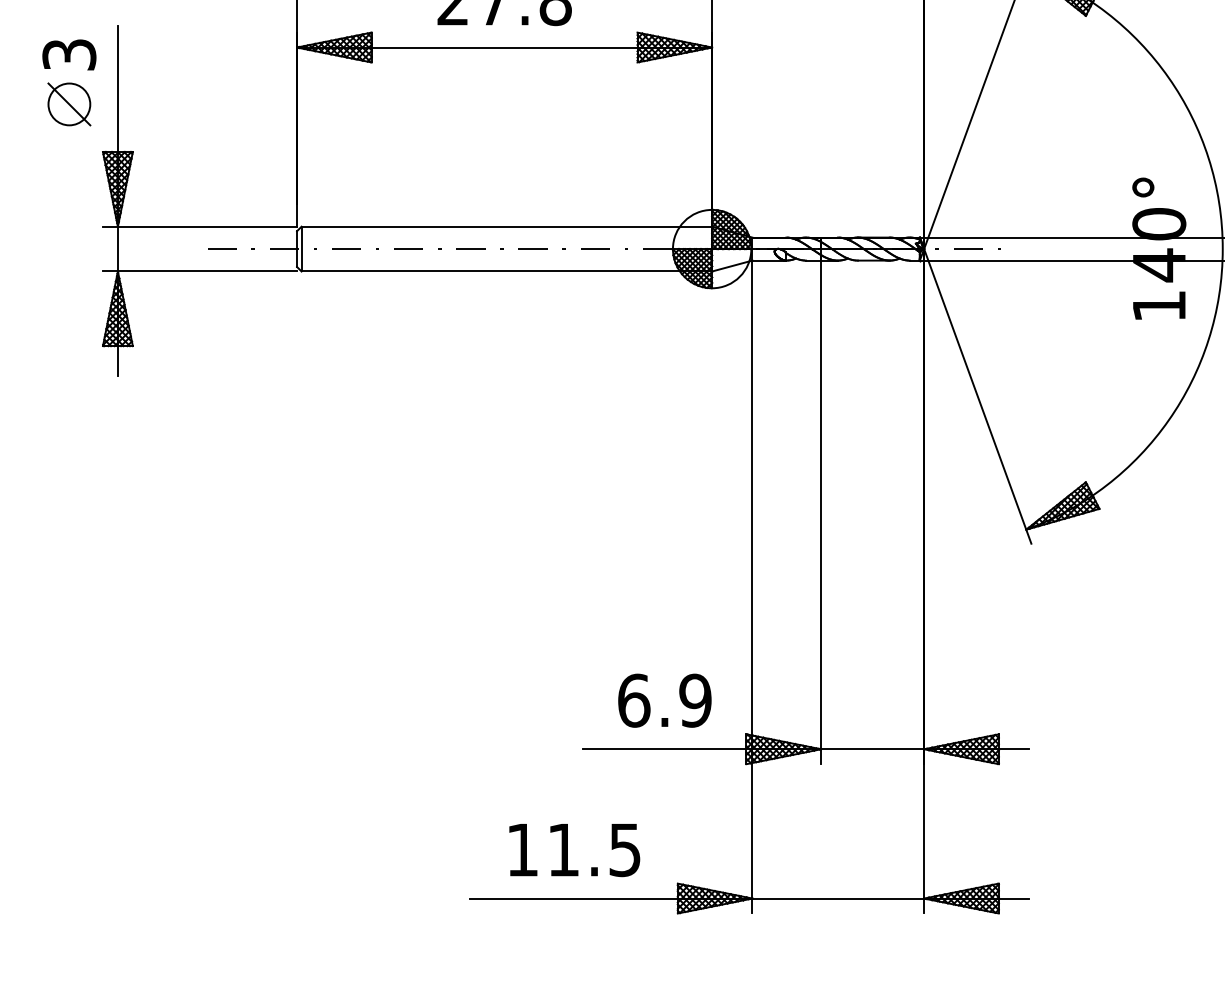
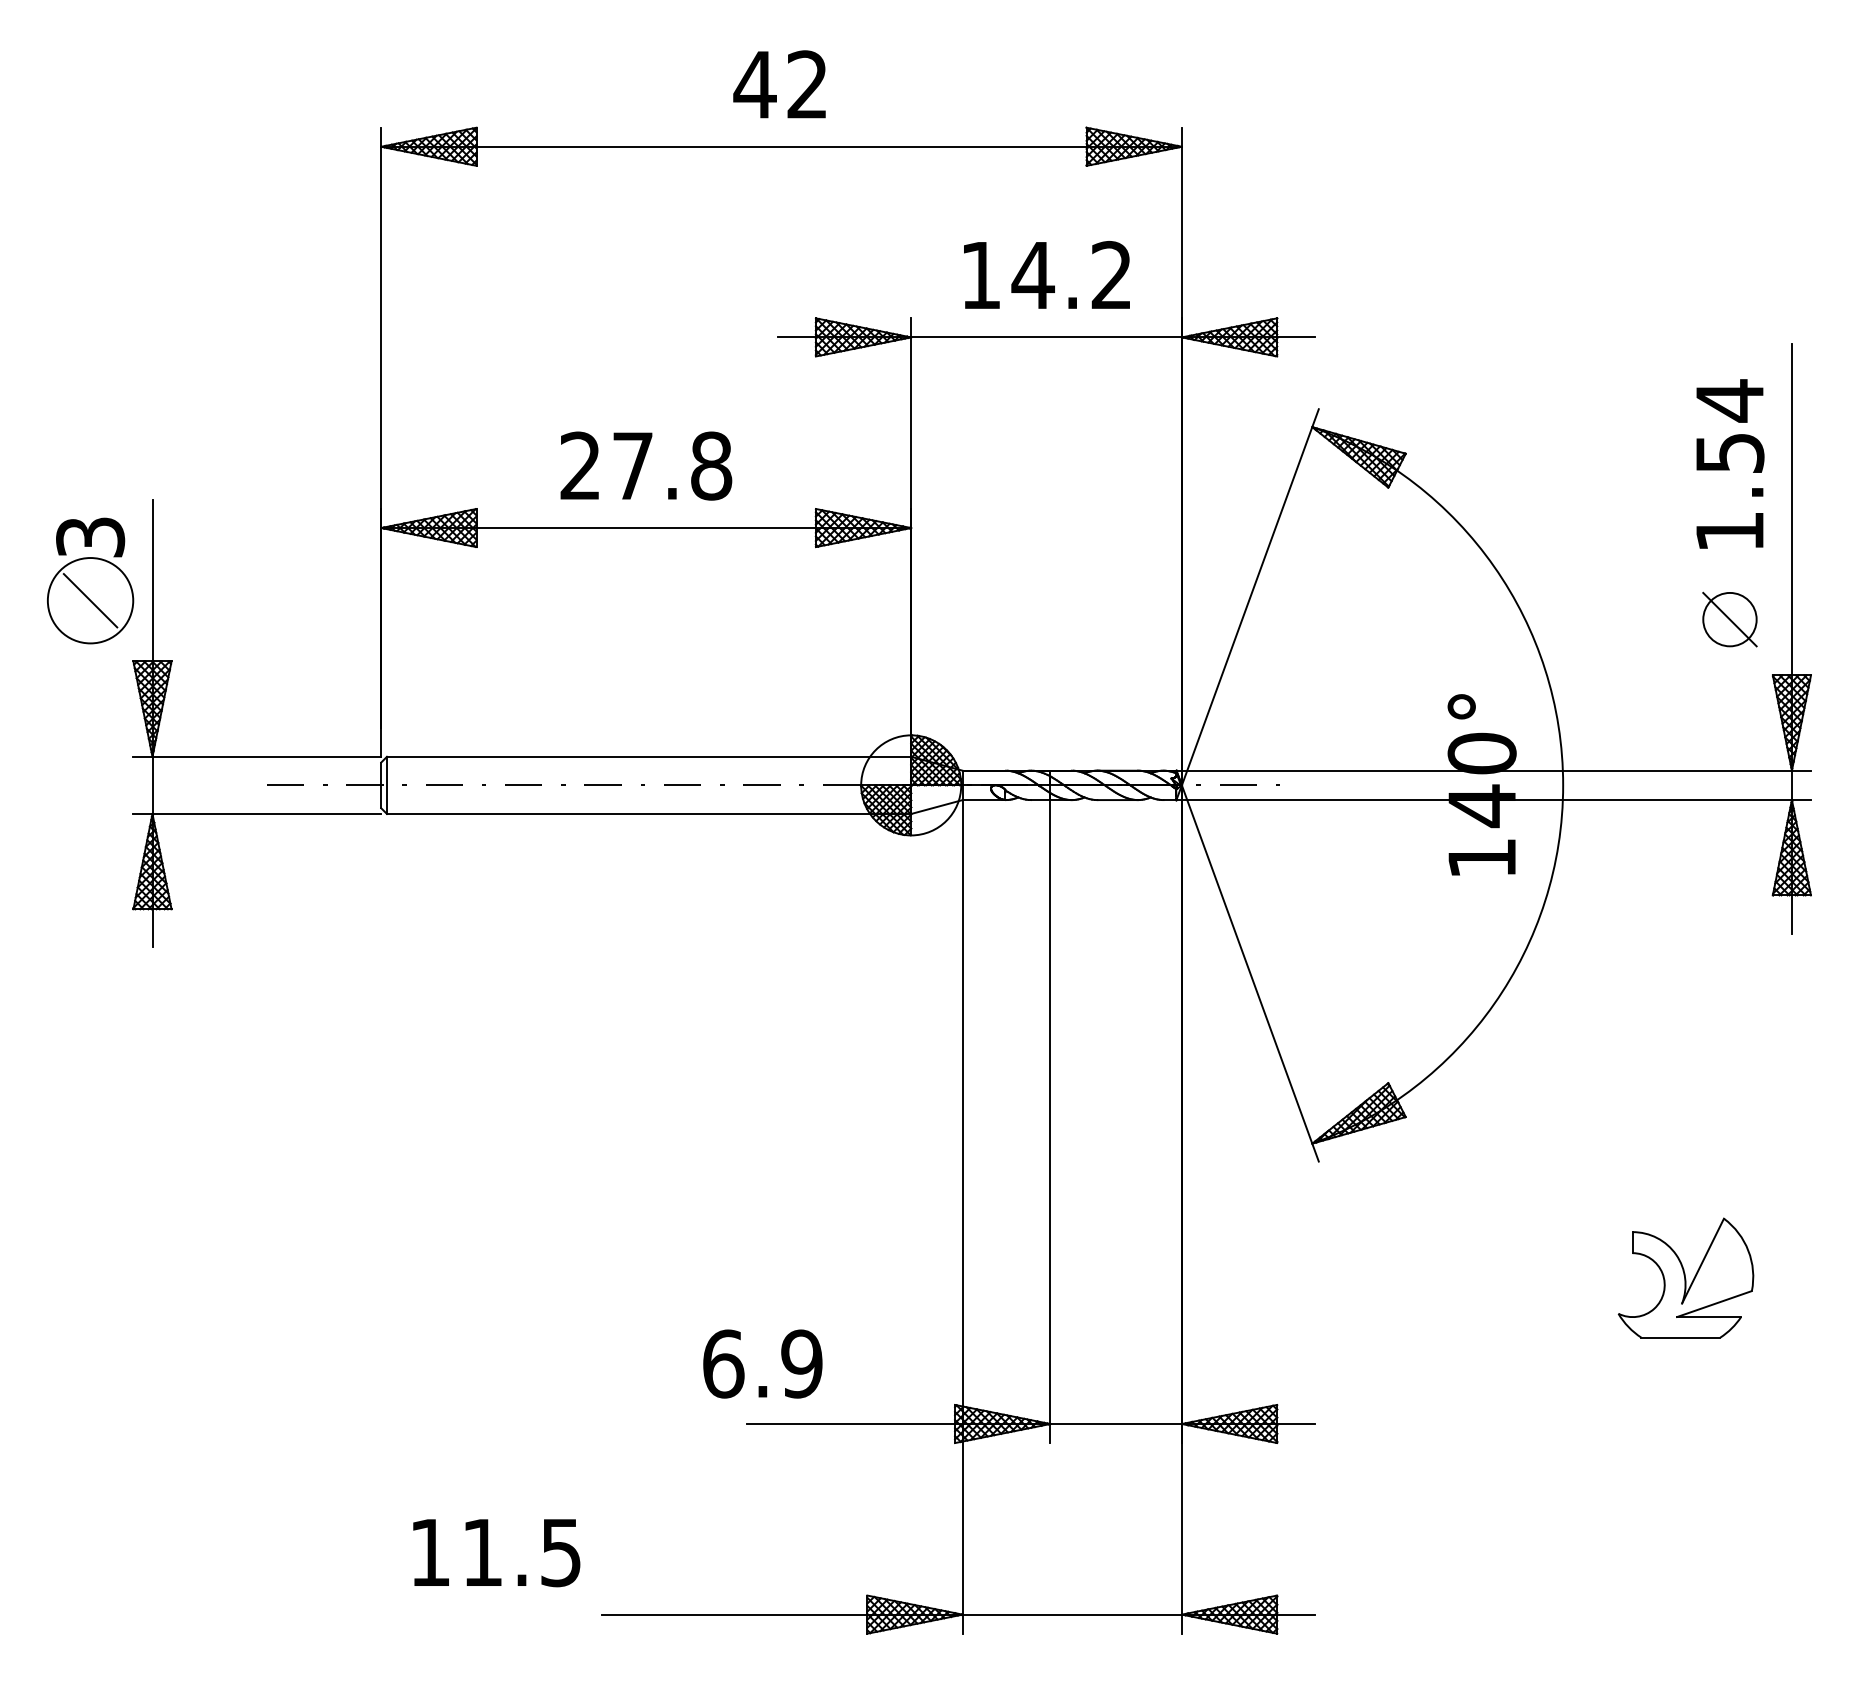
circle: (69, 104) -> (90, 600), size x1.6
text: (664, 700) -> (762, 1363), moved
text: (574, 850) -> (496, 1553), moved

